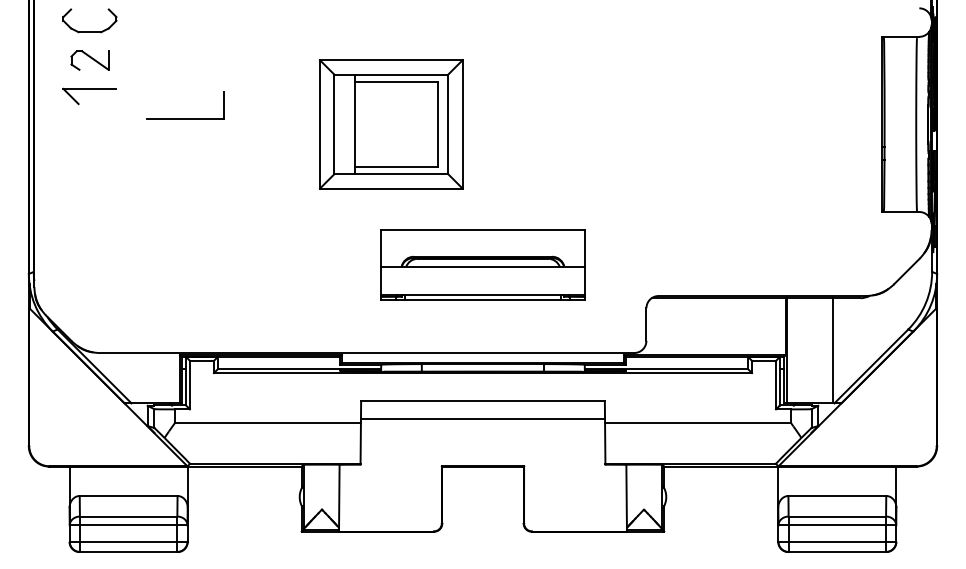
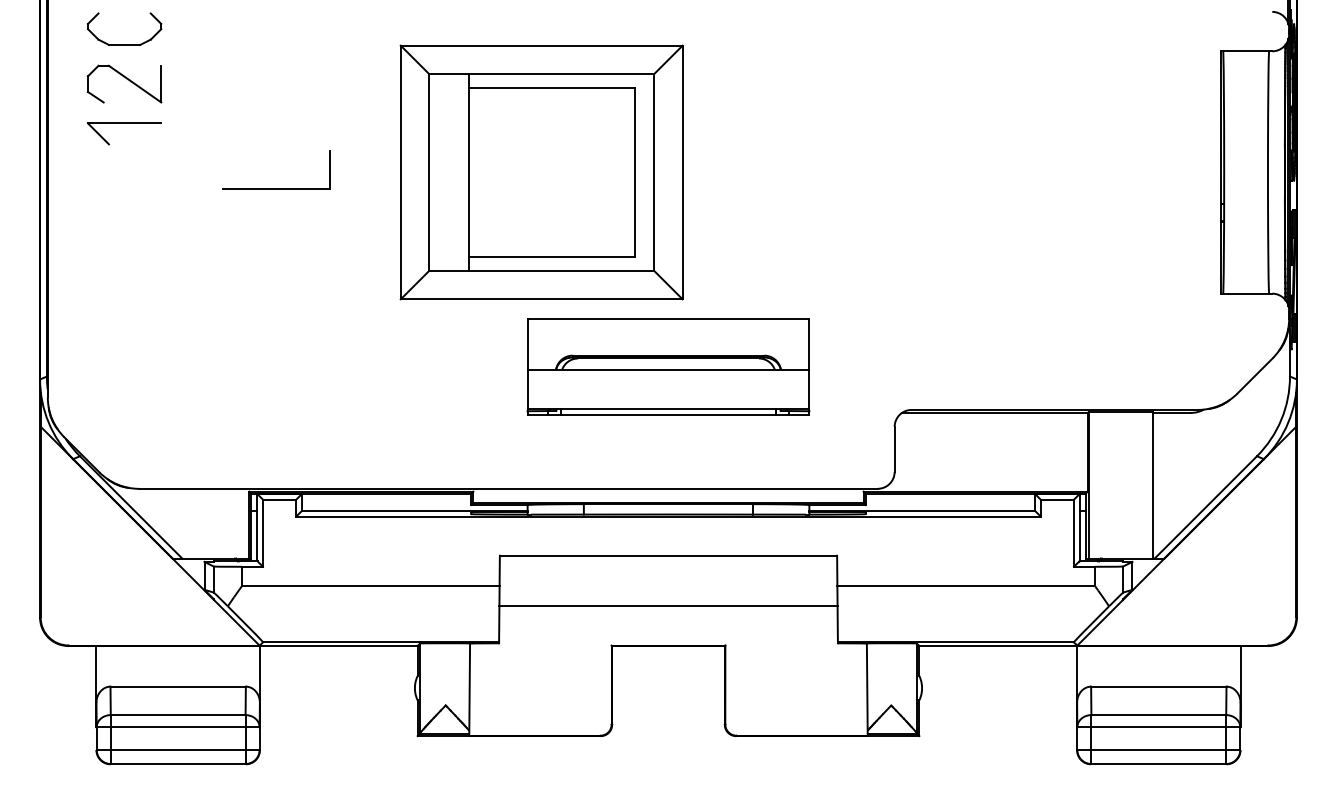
part: (89, 60) -> (124, 83), size x1.43
part: (185, 118) -> (276, 188), moved
part: (391, 124) -> (541, 172), size x1.43
line: (483, 418) -> (668, 606), moved

